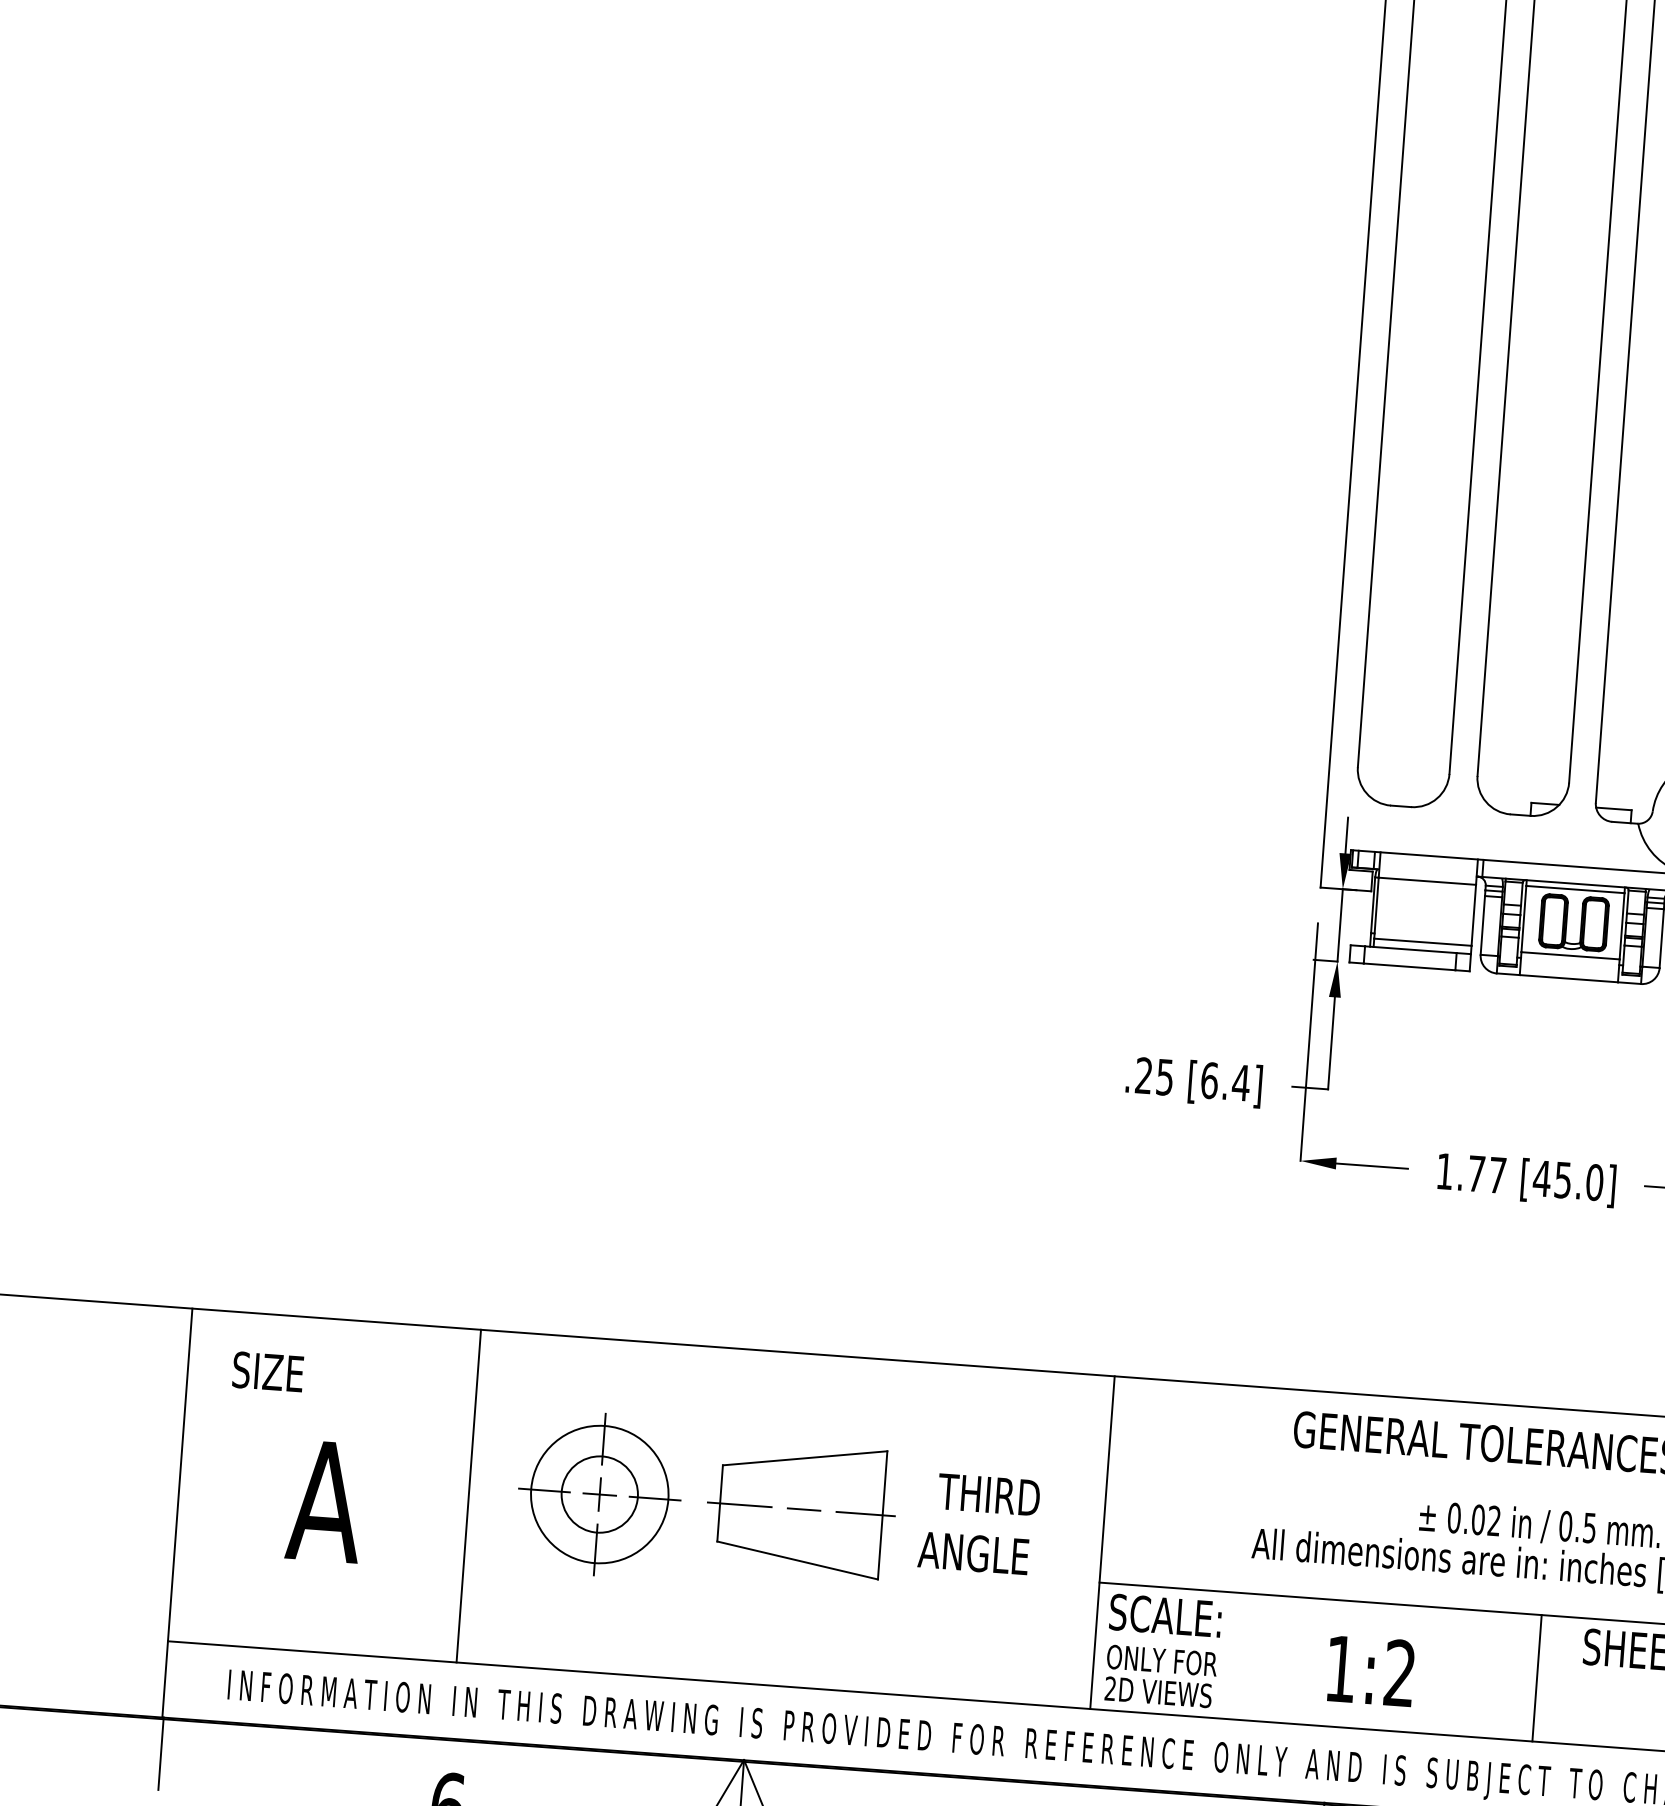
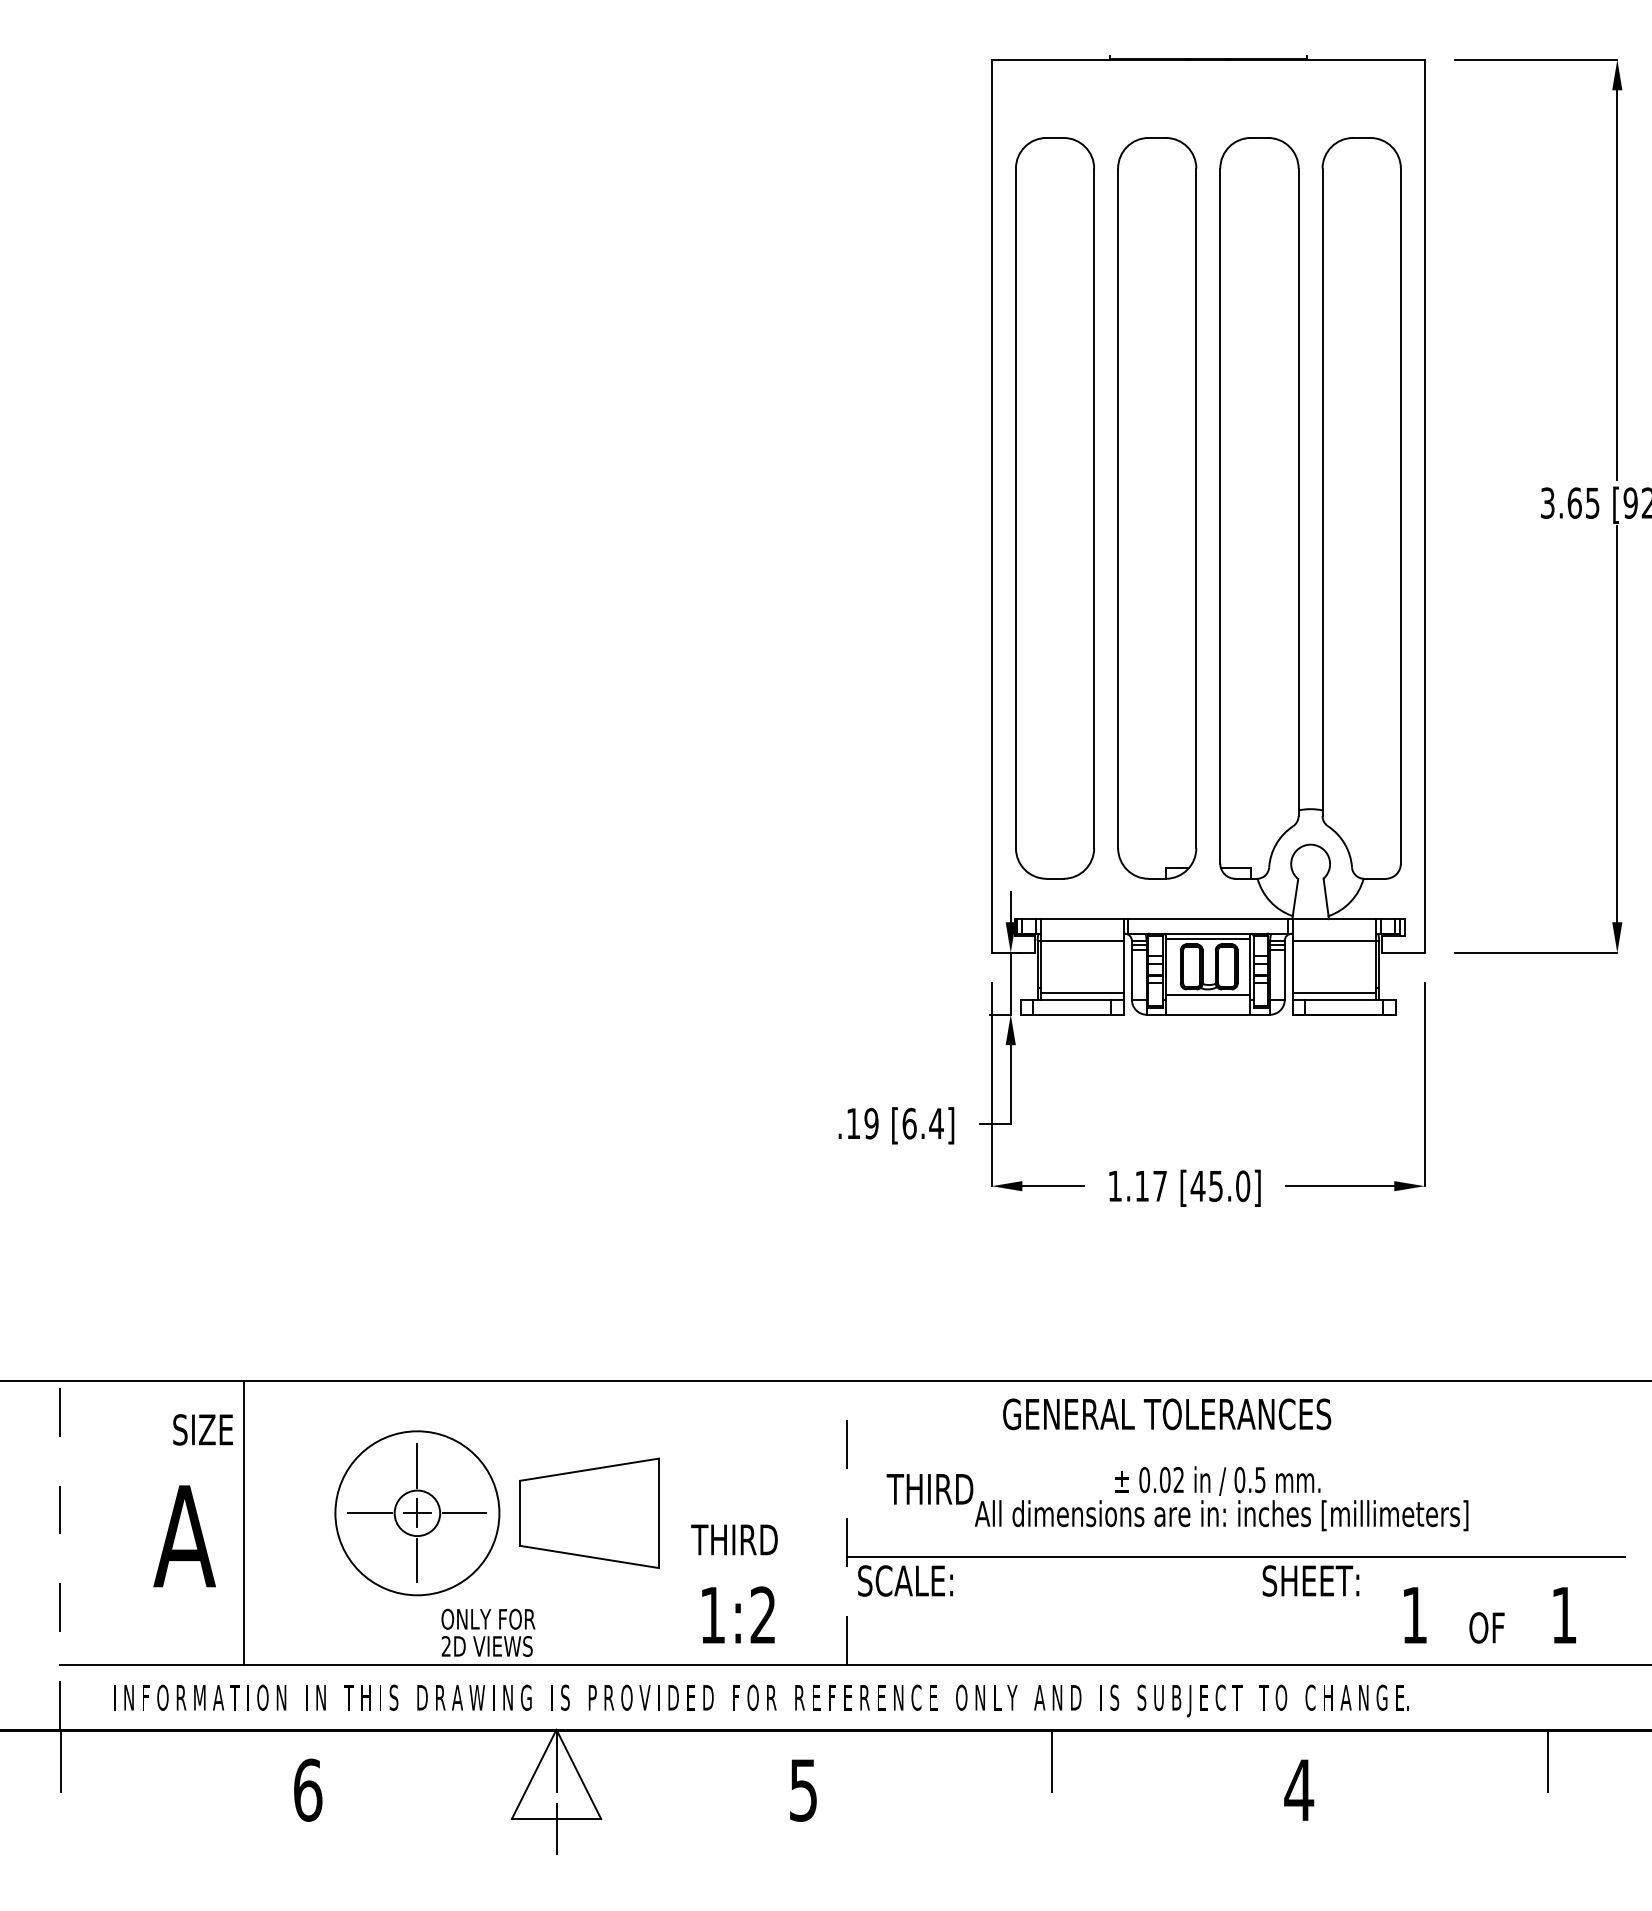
text: (1154, 1076) -> (862, 1123), .25 -> .19
text: (1475, 1174) -> (1141, 1186), 1.77 -> 1.17
text: (267, 1371) -> (202, 1429), moved
circle: (598, 1493) -> (416, 1512), size x0.7
circle: (598, 1493) -> (416, 1512), size x1.4
line: (469, 1495) -> (244, 1522), moved
text: (988, 1495) -> (929, 1489), moved
line: (739, 1505) -> (536, 1513), removed
line: (803, 1509) -> (591, 1513), removed
line: (177, 1513) -> (59, 1555), solid -> dashed
line: (865, 1514) -> (644, 1513), removed
line: (1102, 1542) -> (847, 1522), solid -> dashed
text: (973, 1552) -> (738, 1539), ANGLE -> THIRD
text: (1371, 1670) -> (738, 1614), moved
text: (1161, 1676) -> (488, 1632), moved
line: (1536, 1677) -> (1224, 1610), removed

